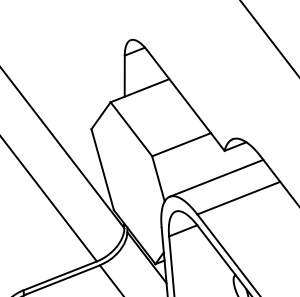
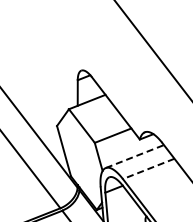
line: (217, 178) -> (135, 156), solid -> dashed
line: (238, 197) -> (148, 168), solid -> dashed

